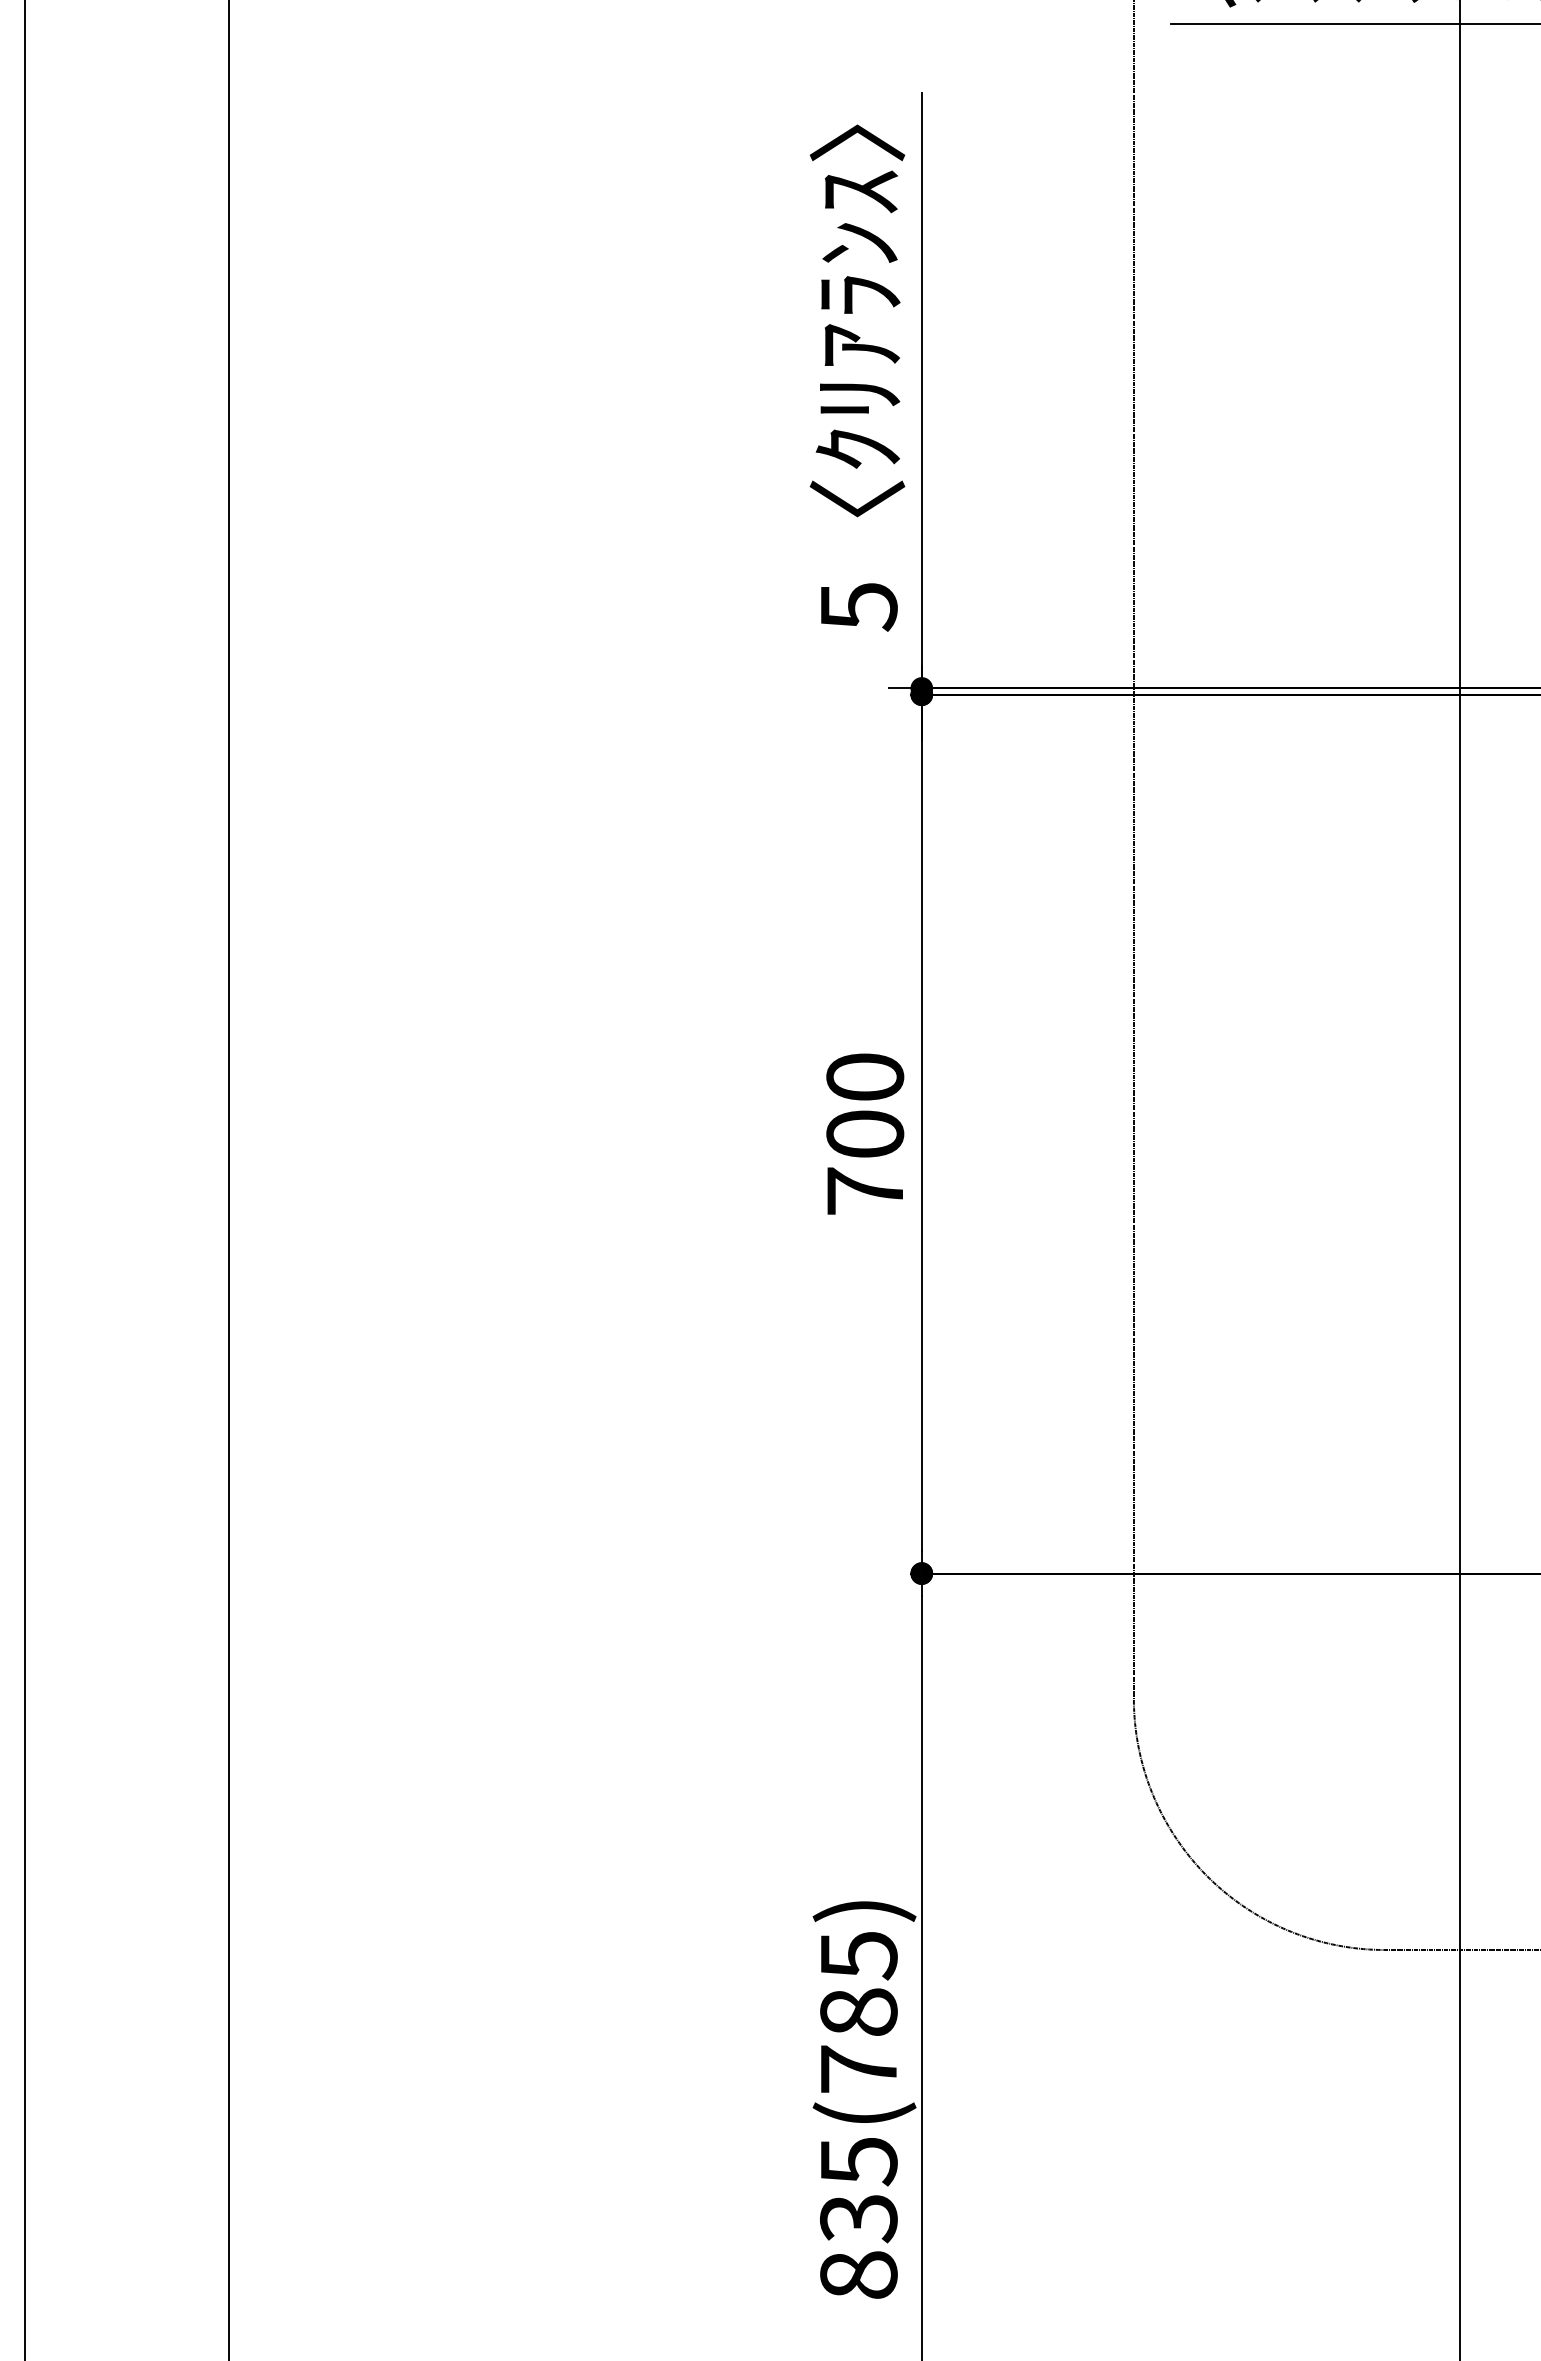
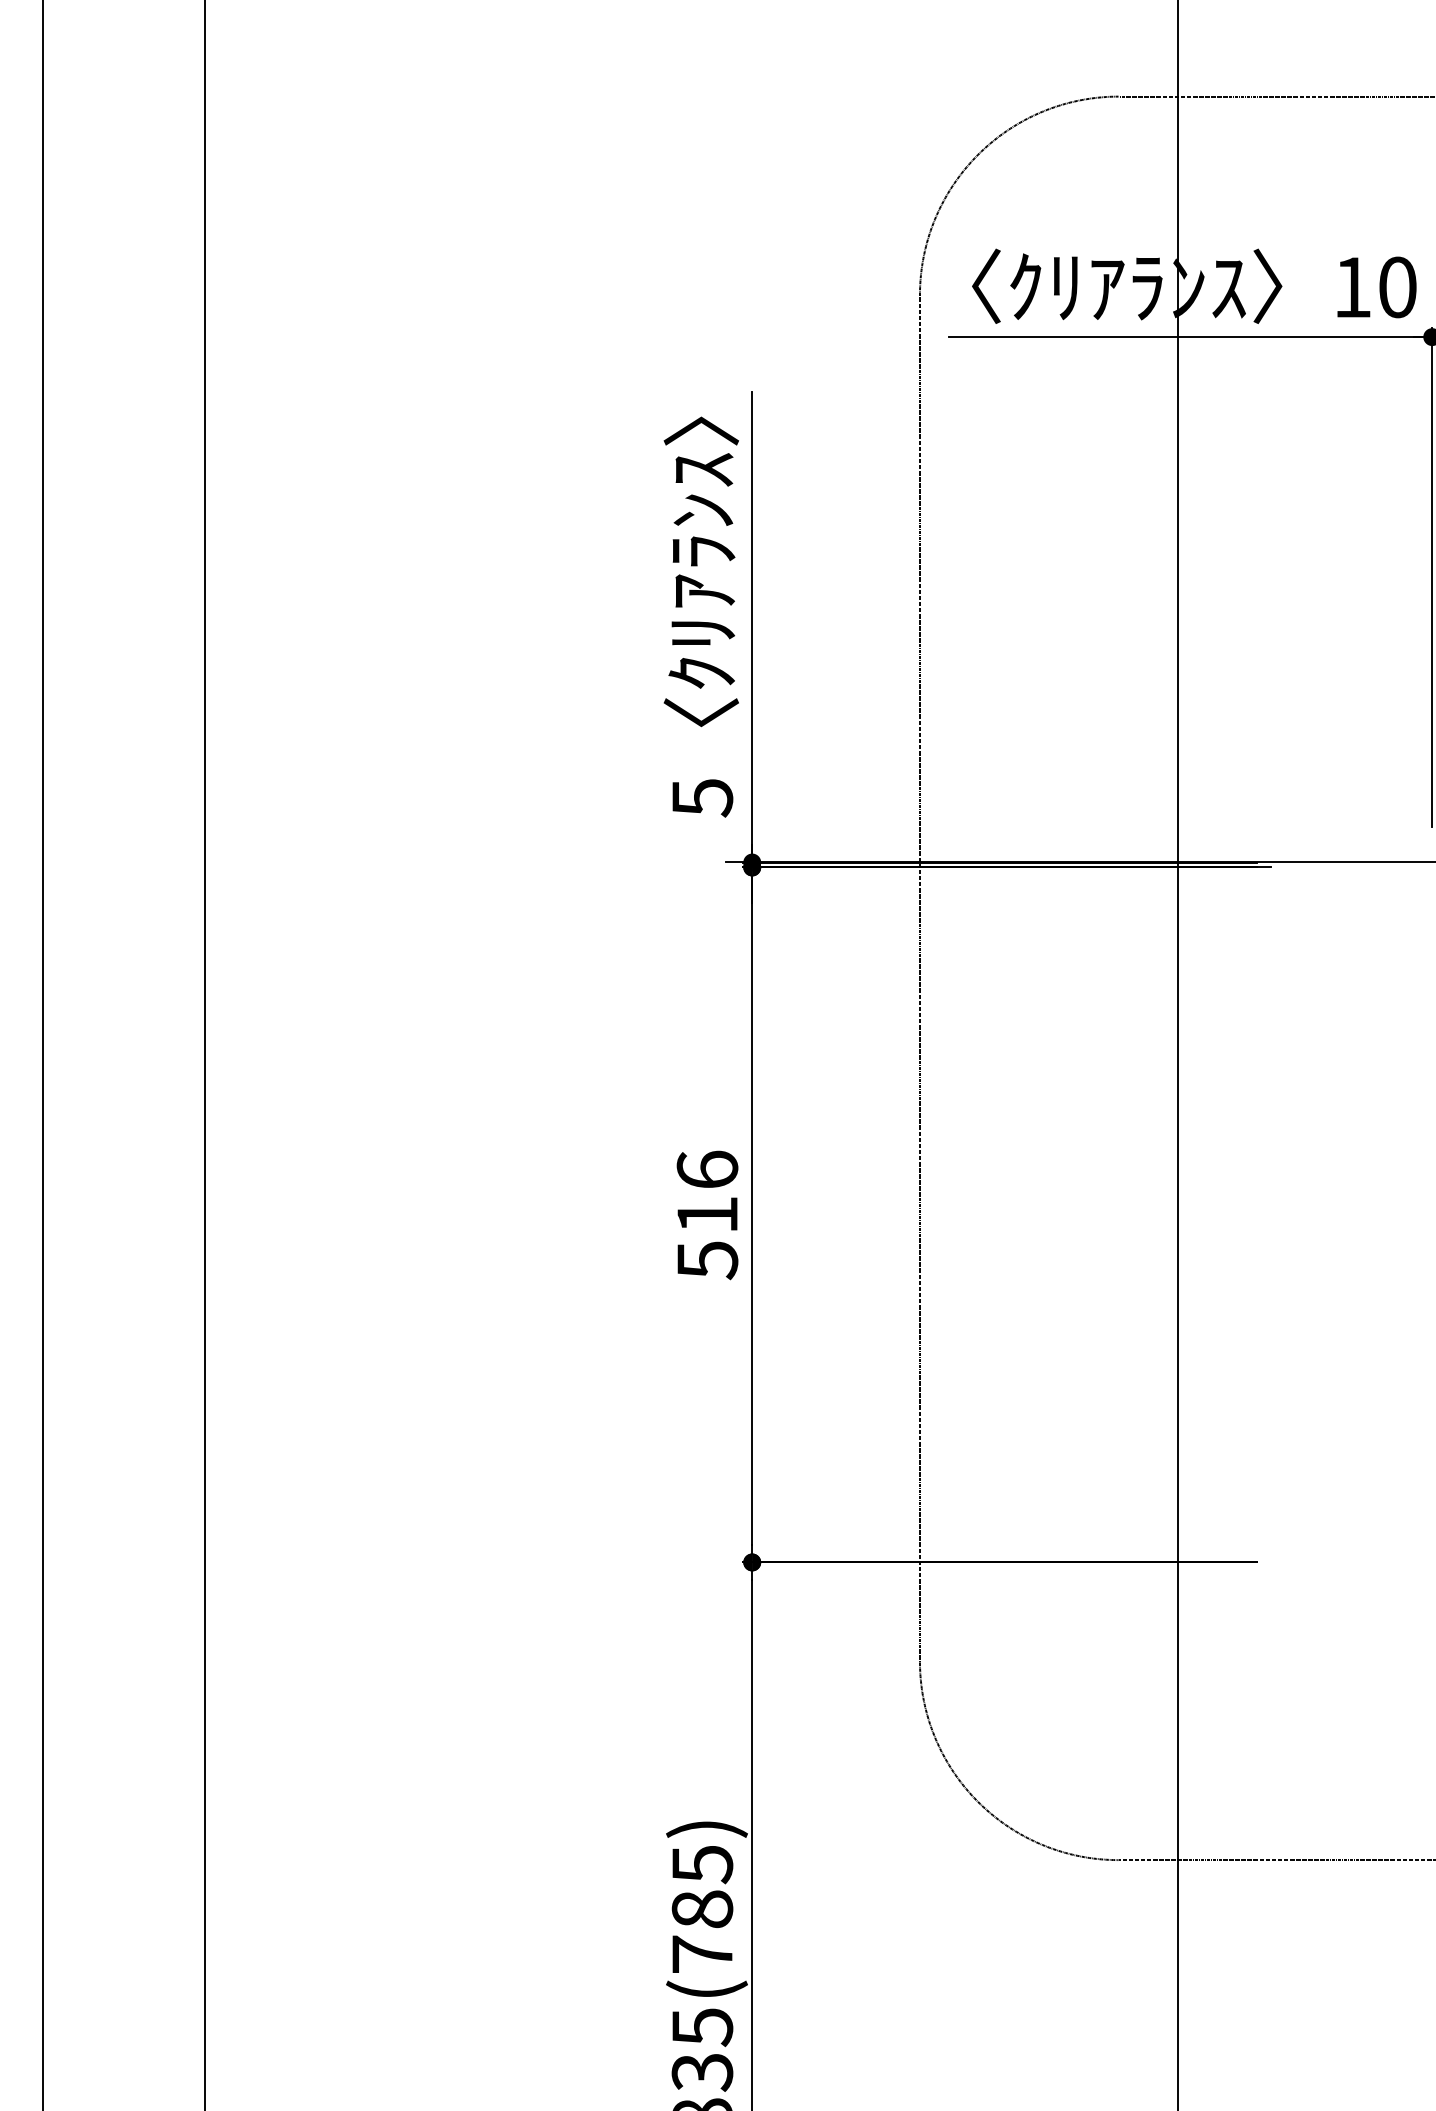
text: (865, 1134) -> (707, 1215), 700 -> 516

